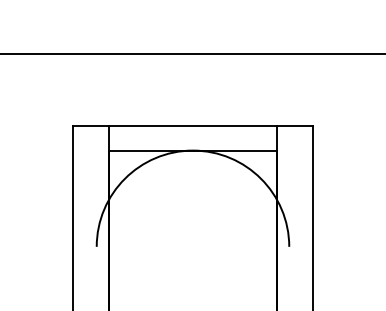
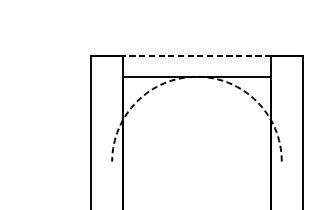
line: (192, 126) -> (196, 55), solid -> dashed
arc: (192, 150) -> (196, 76), solid -> dashed

